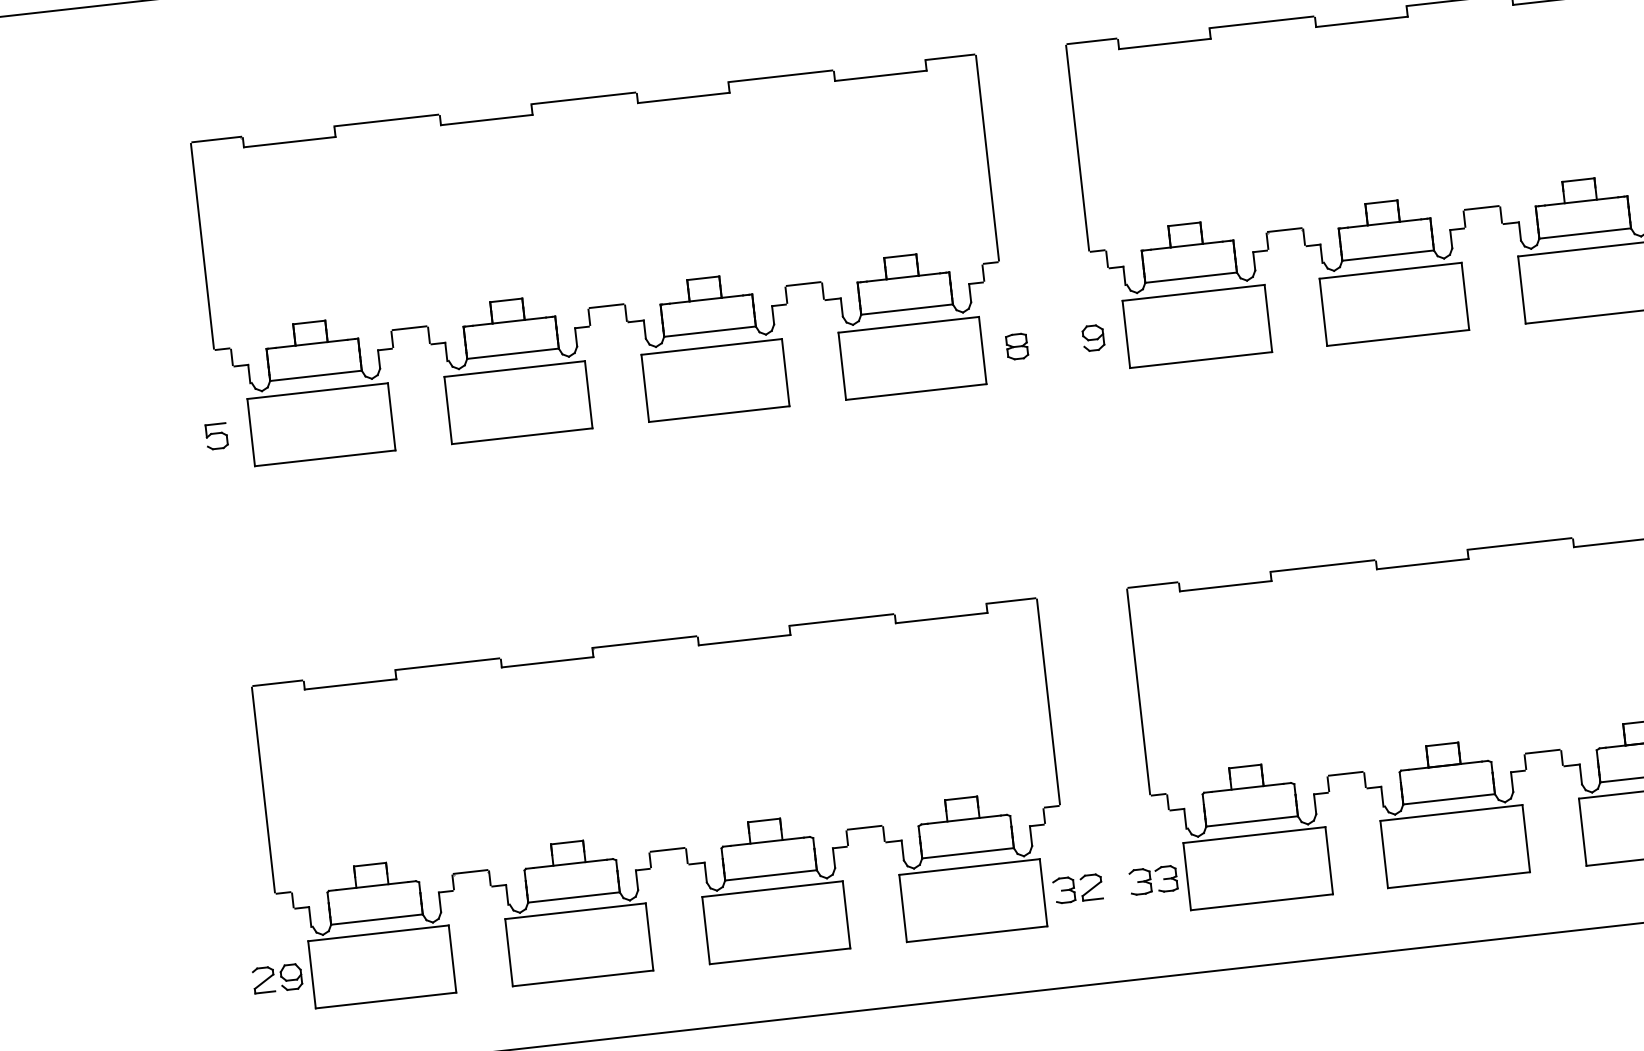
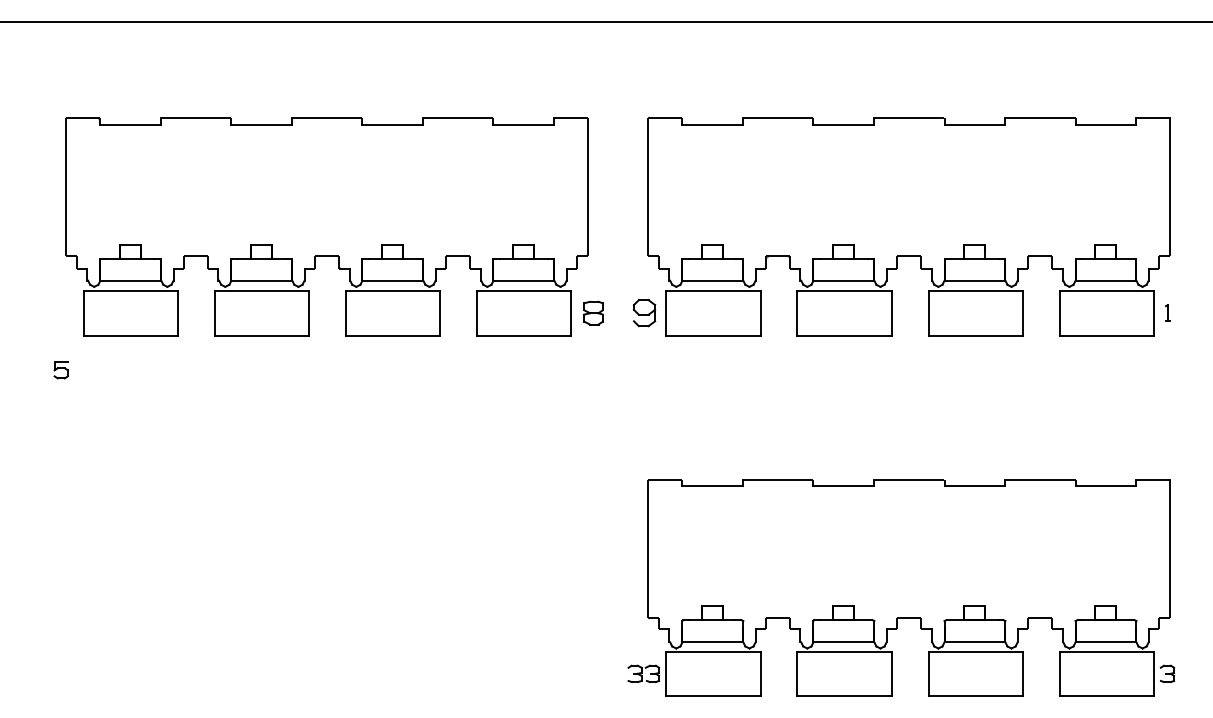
part: (1092, 338) -> (643, 313), size x1.6
part: (1017, 347) -> (593, 313), size x1.4
part: (215, 436) -> (60, 370), moved
part: (663, 803) -> (327, 587), removed

